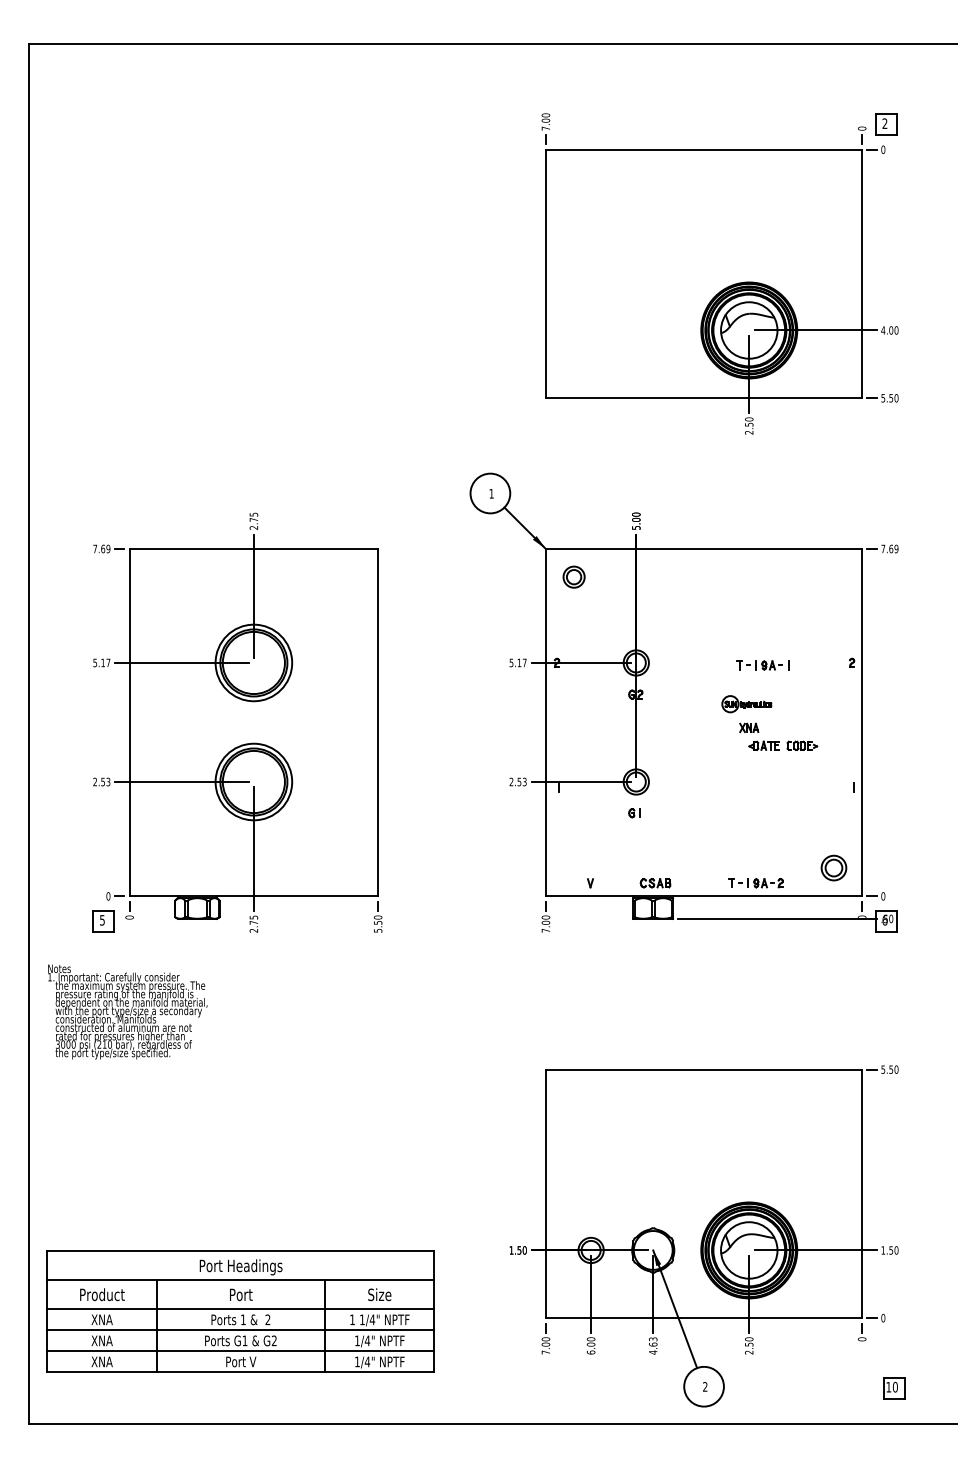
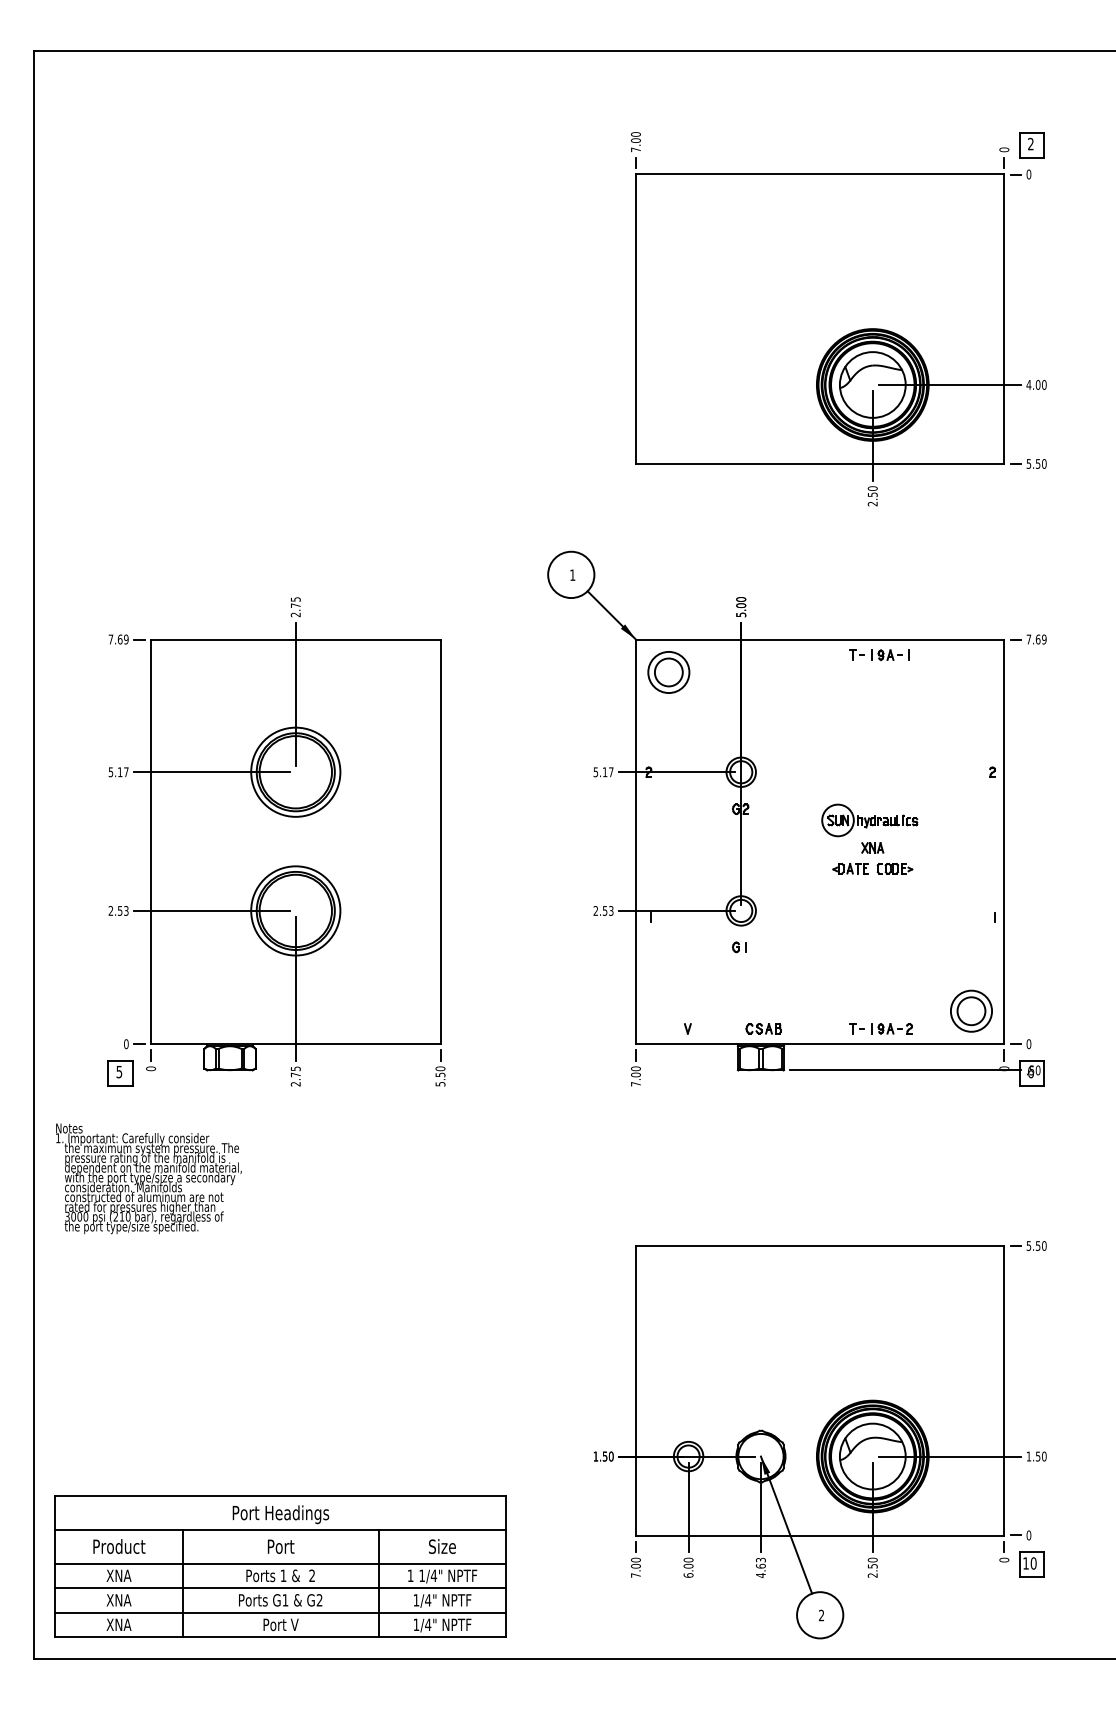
part: (573, 576) -> (668, 671), size x1.67
part: (762, 665) -> (878, 655), moved
part: (746, 703) -> (869, 819), size x1.67
part: (783, 745) -> (873, 868), moved
part: (833, 867) -> (970, 1010), size x1.43
part: (240, 1311) -> (280, 1566), moved
part: (894, 1388) -> (1032, 1564), moved

